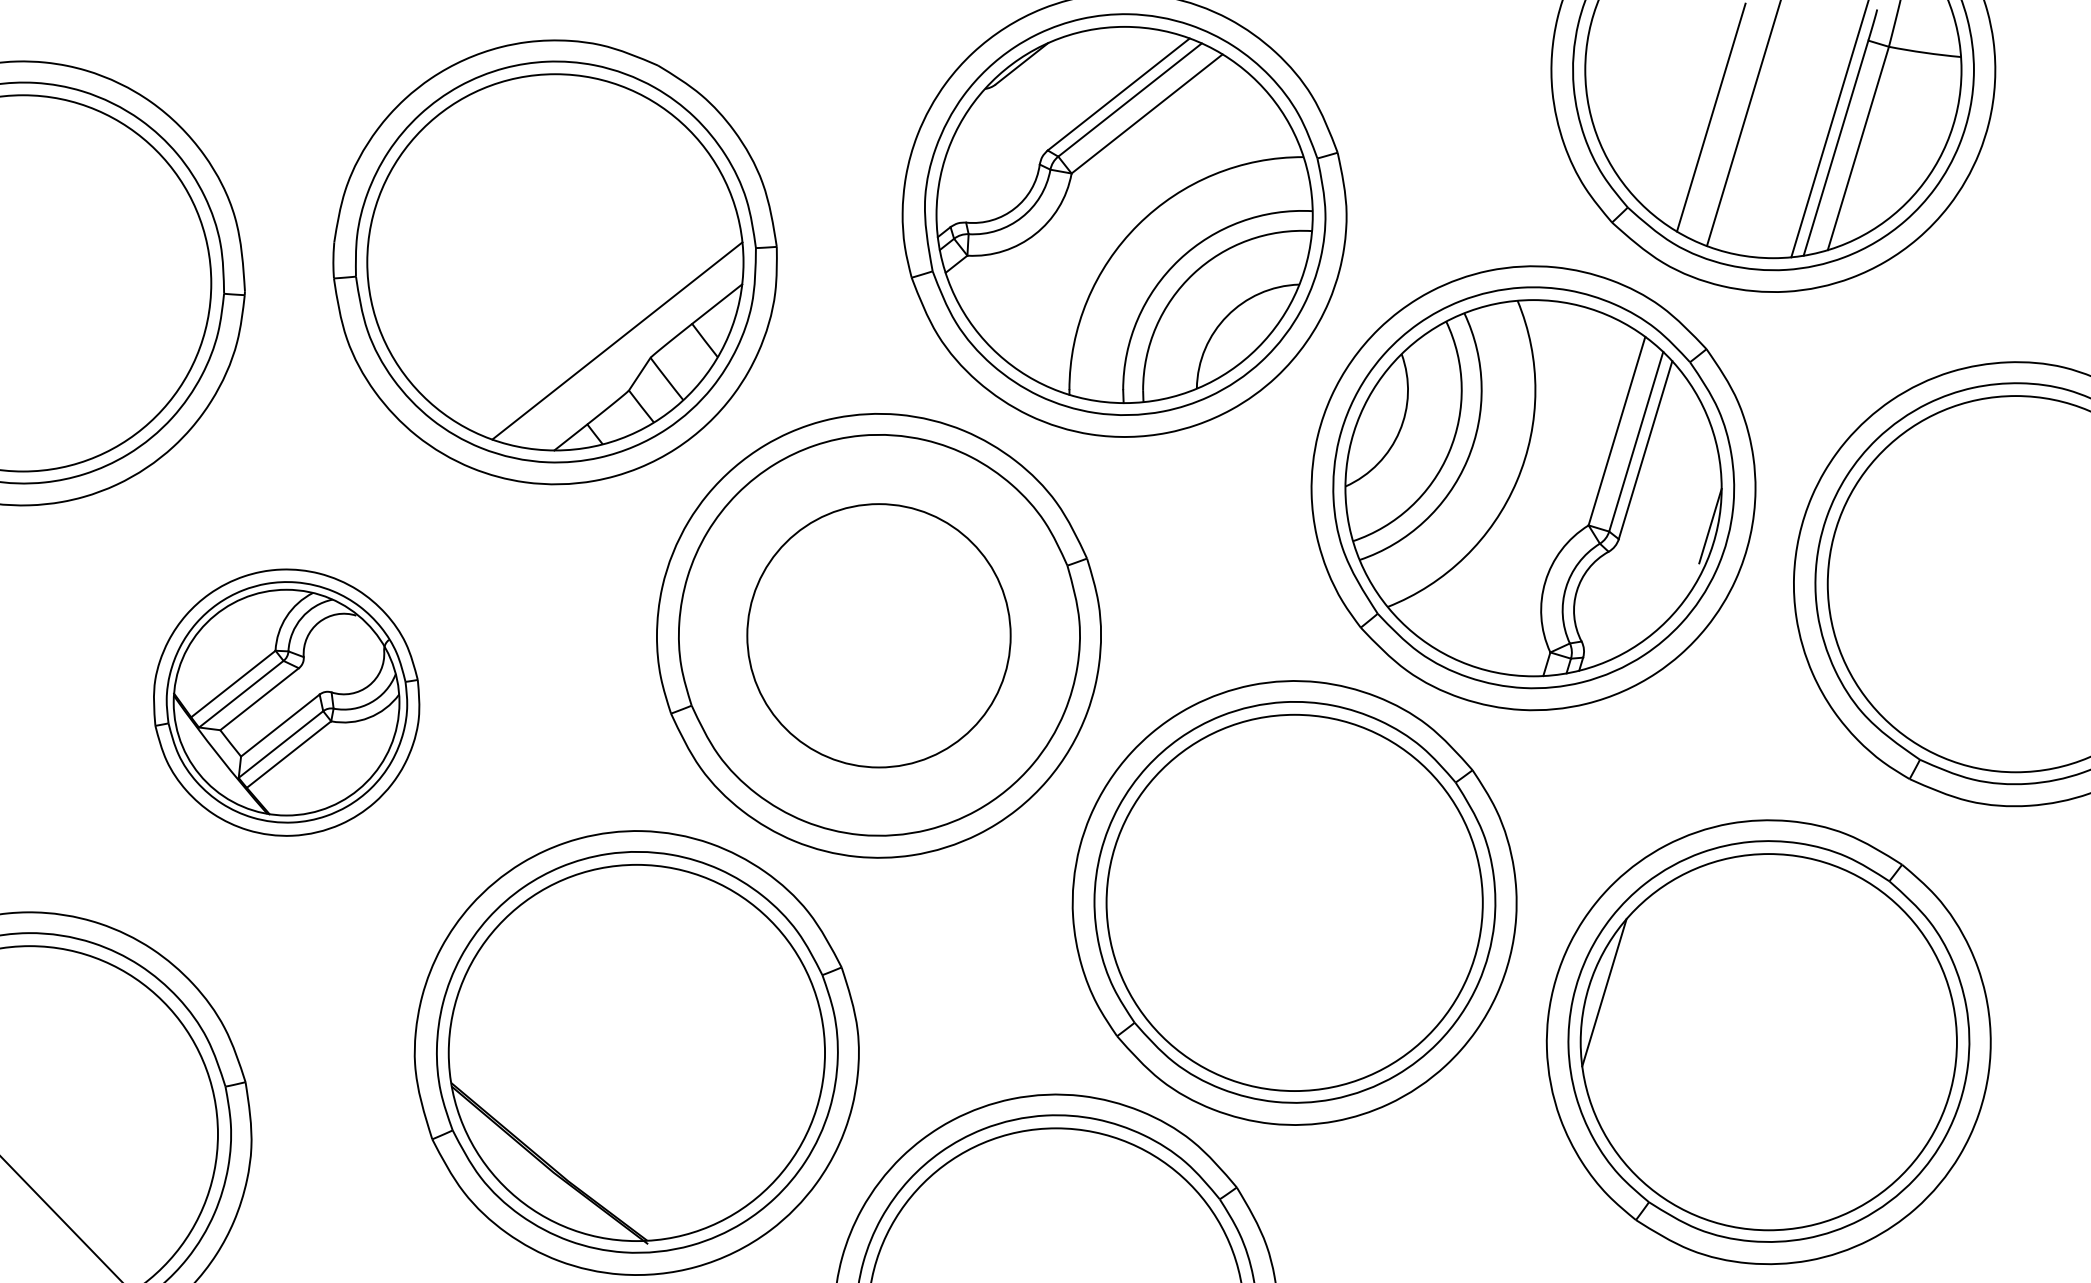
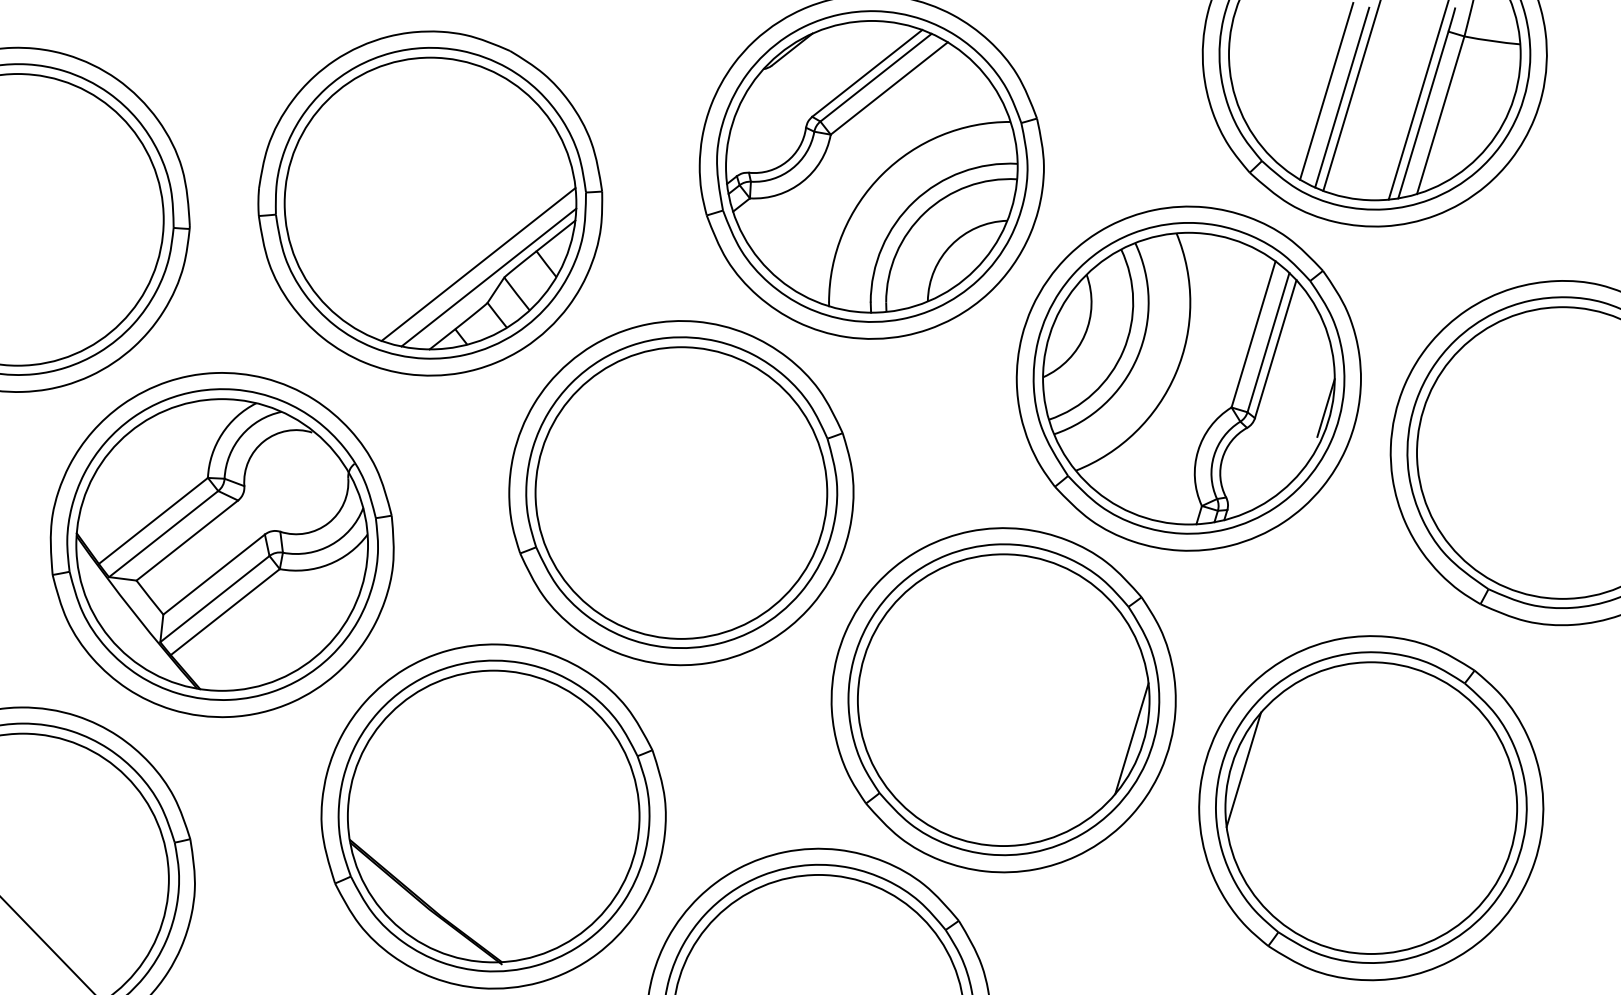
line: (1731, 125) -> (1342, 97), added
line: (630, 357) -> (488, 277), added
circle: (878, 635) -> (681, 492), size x1.43
part: (286, 702) -> (222, 544), size x1.67
line: (1459, 952) -> (1131, 738), added

